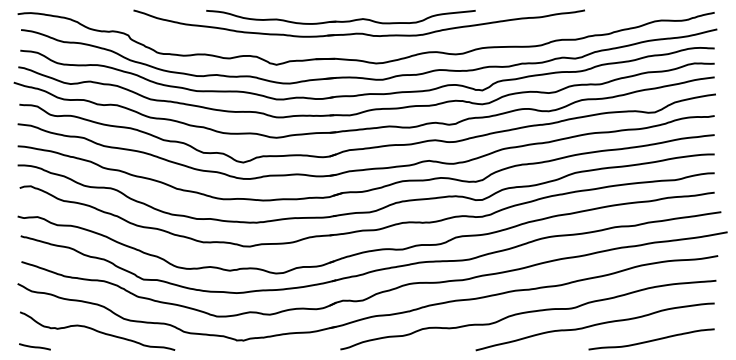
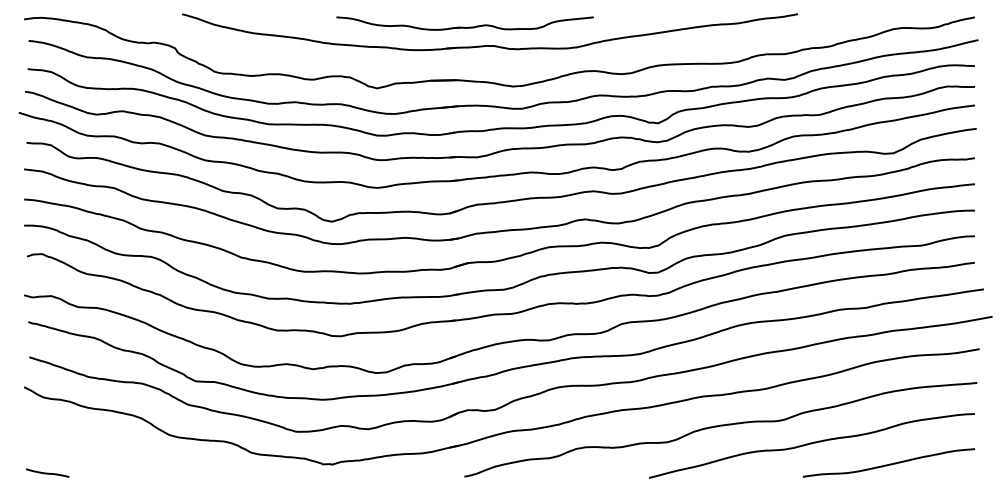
part: (340, 17) -> (464, 23), size x0.7
curve: (97, 331) -> (132, 451), removed

